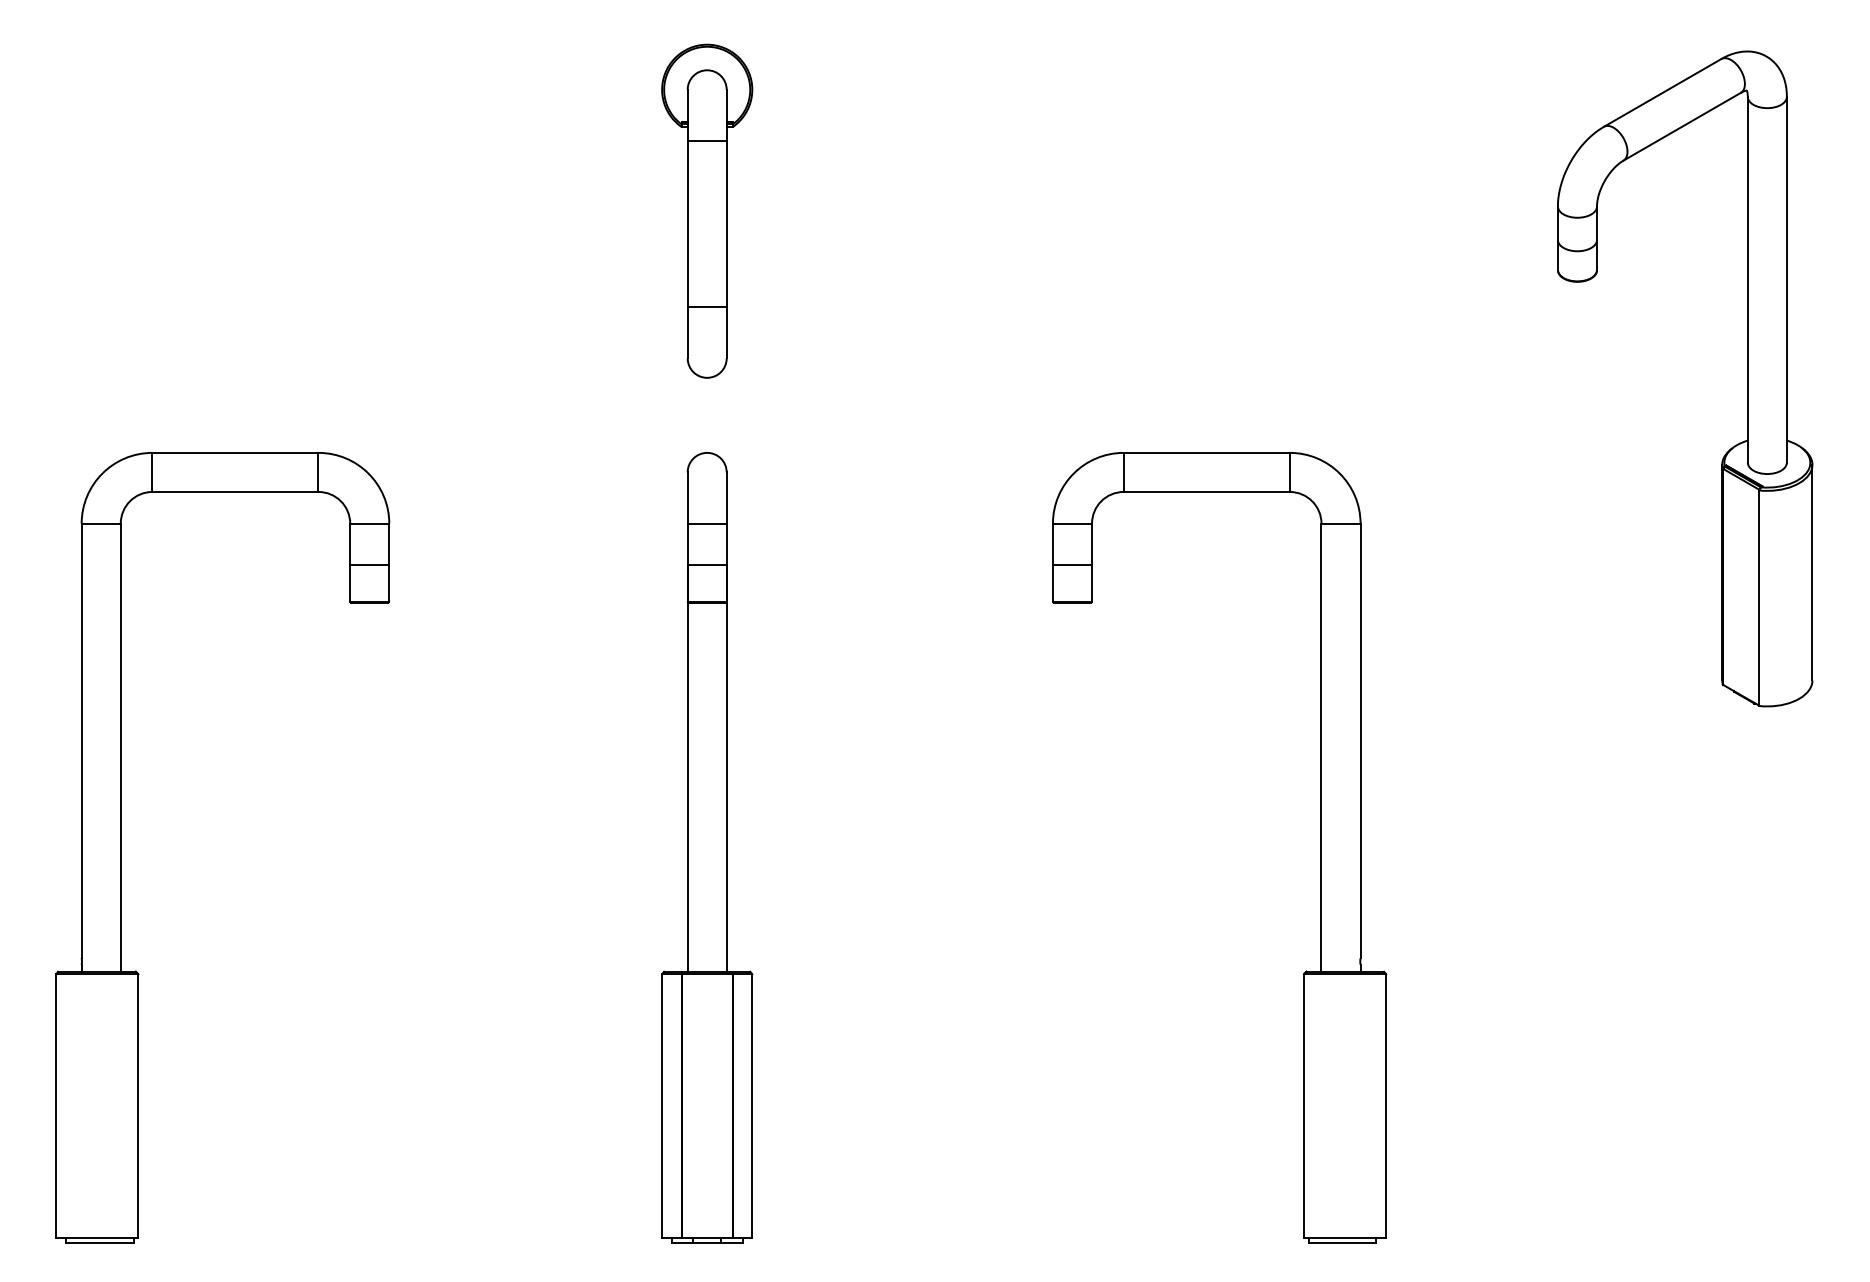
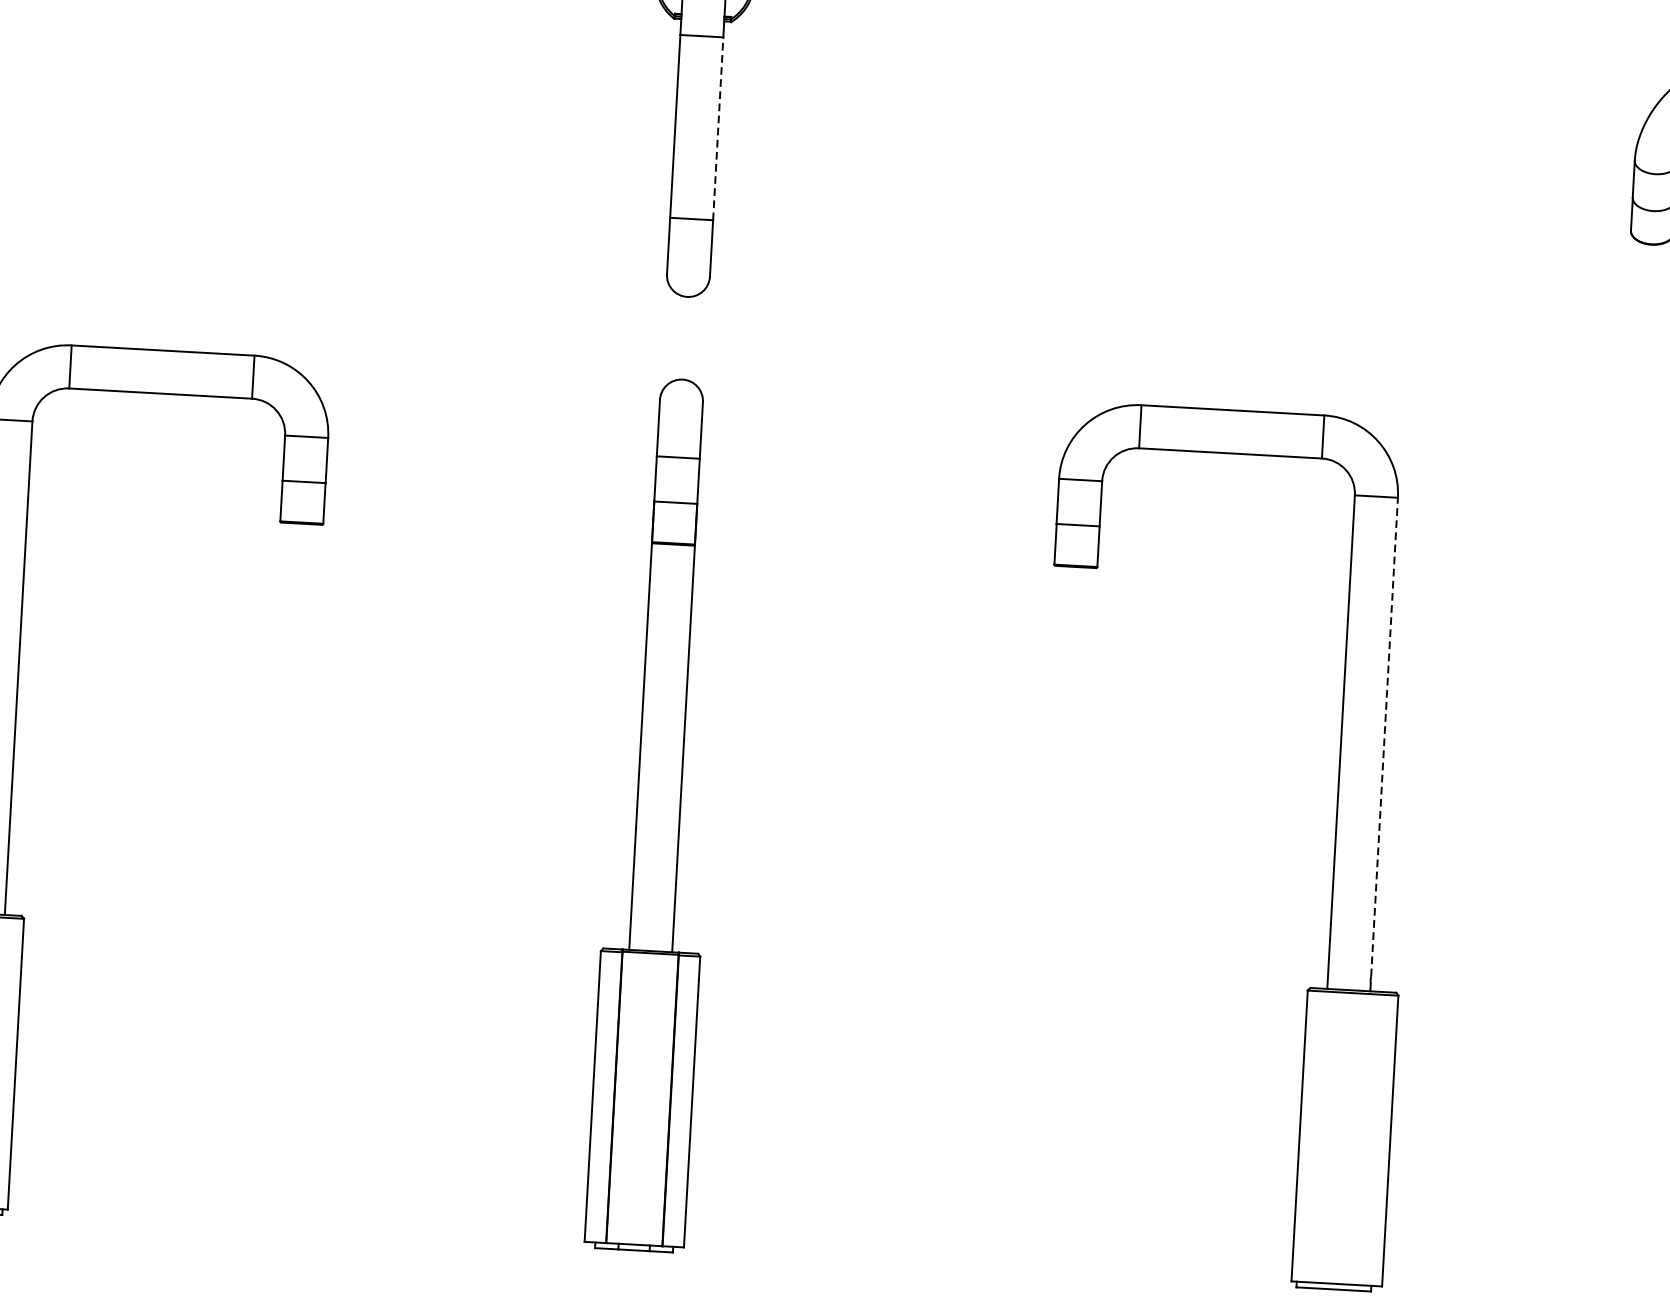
line: (726, 224) -> (717, 129), solid -> dashed
line: (1360, 740) -> (1384, 736), solid -> dashed

